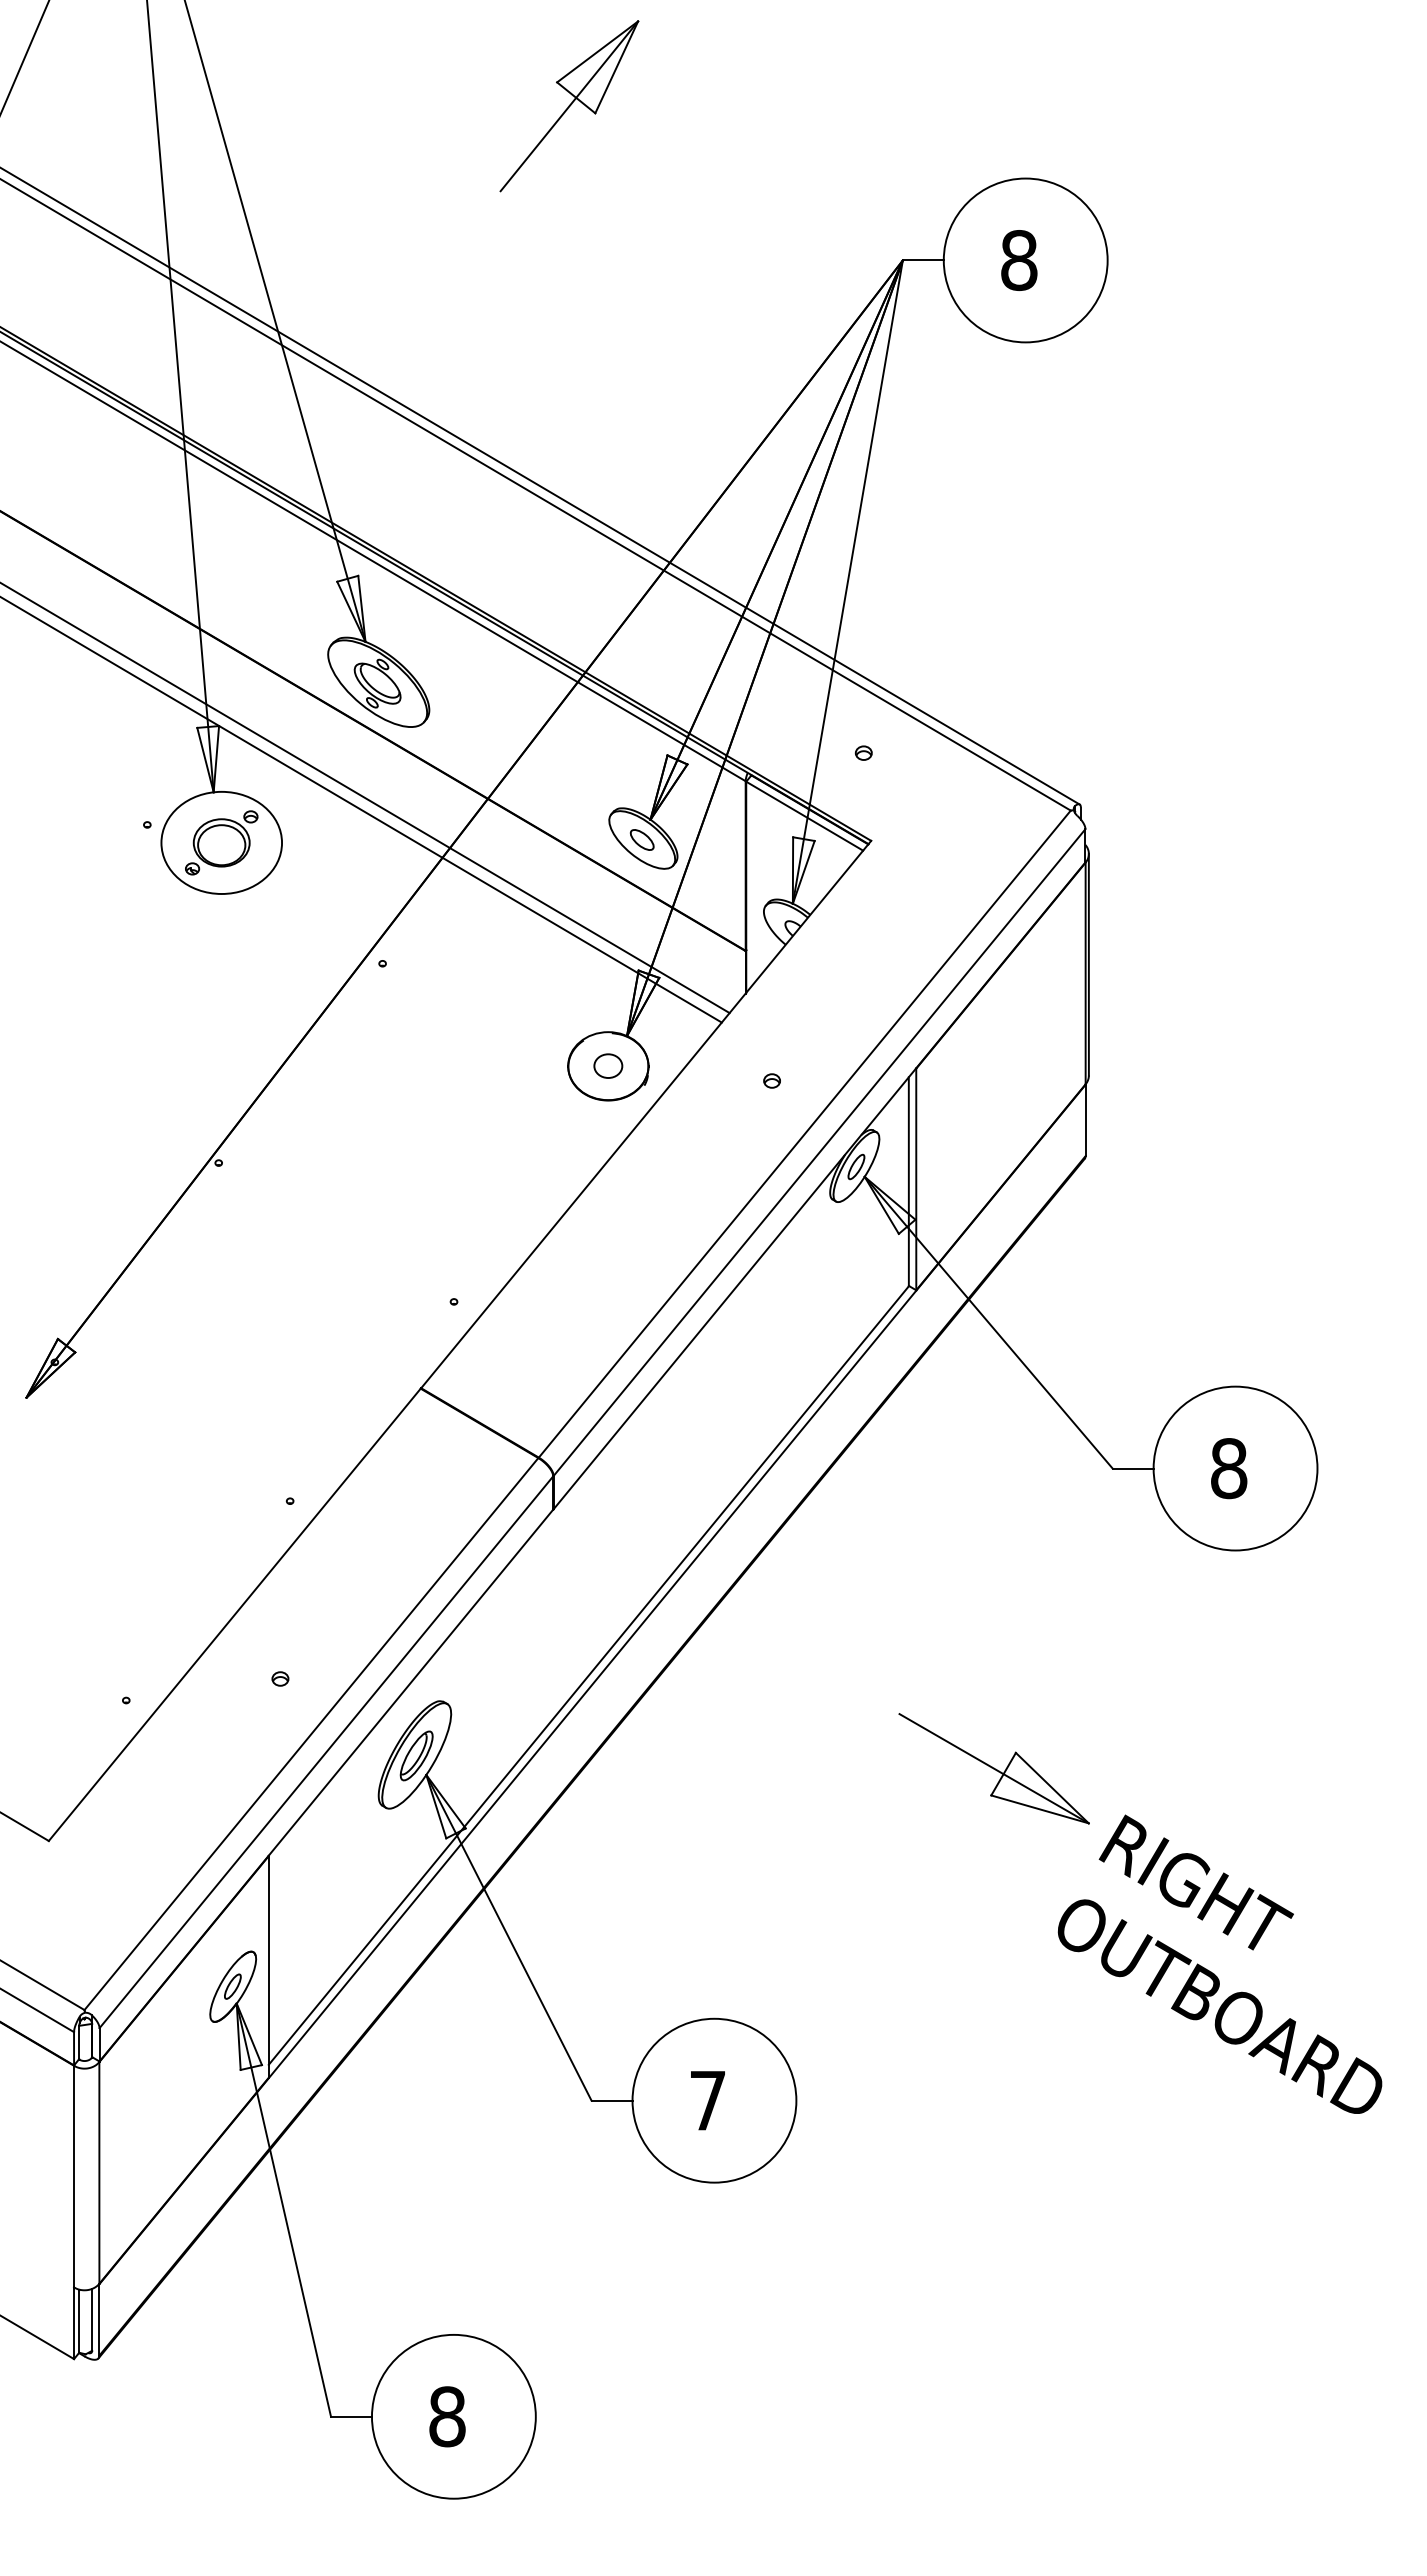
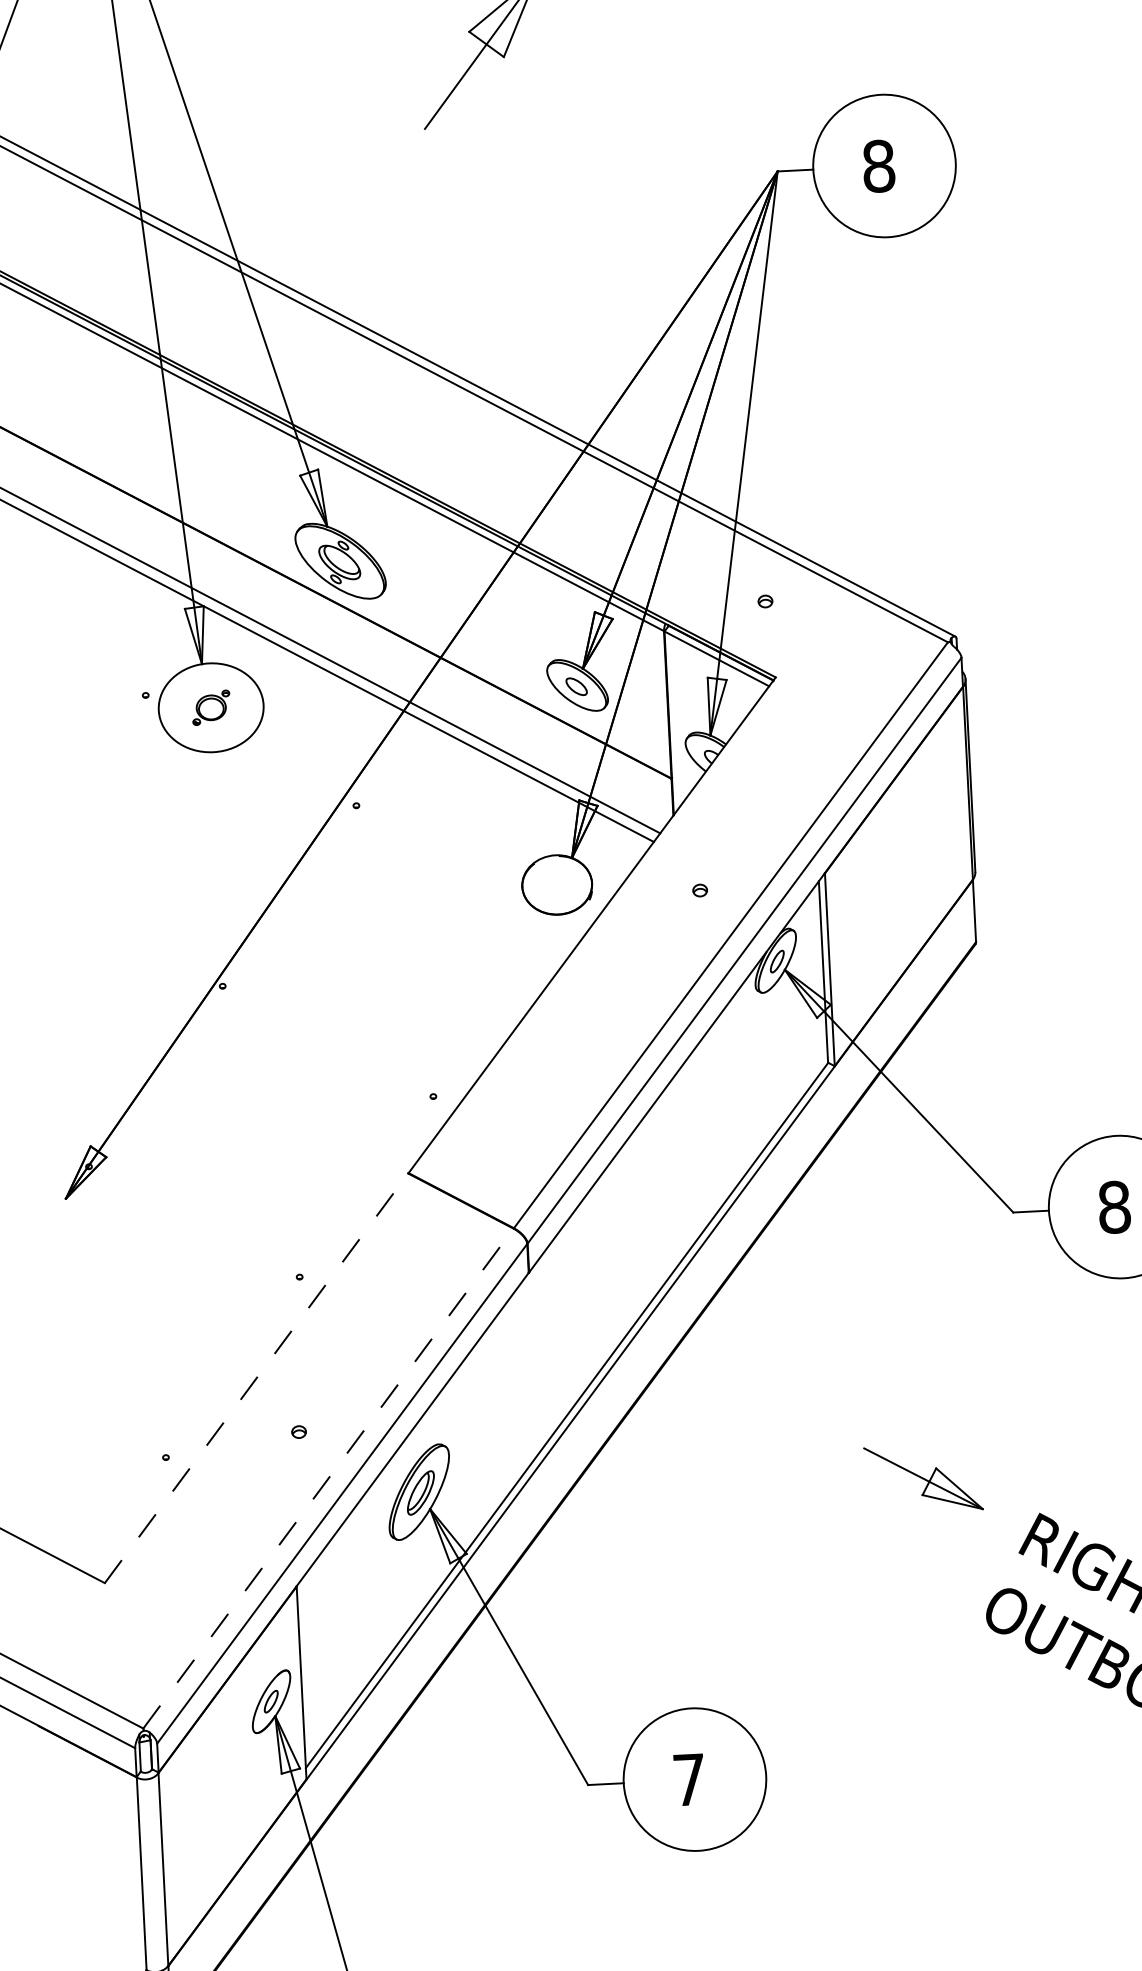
part: (221, 842) -> (210, 707), size x0.6
part: (608, 1065) -> (557, 884), removed
line: (234, 1614) -> (256, 1378), solid -> dashed
line: (311, 1733) -> (328, 1478), solid -> dashed
part: (993, 1768) -> (922, 1478), size x0.7

